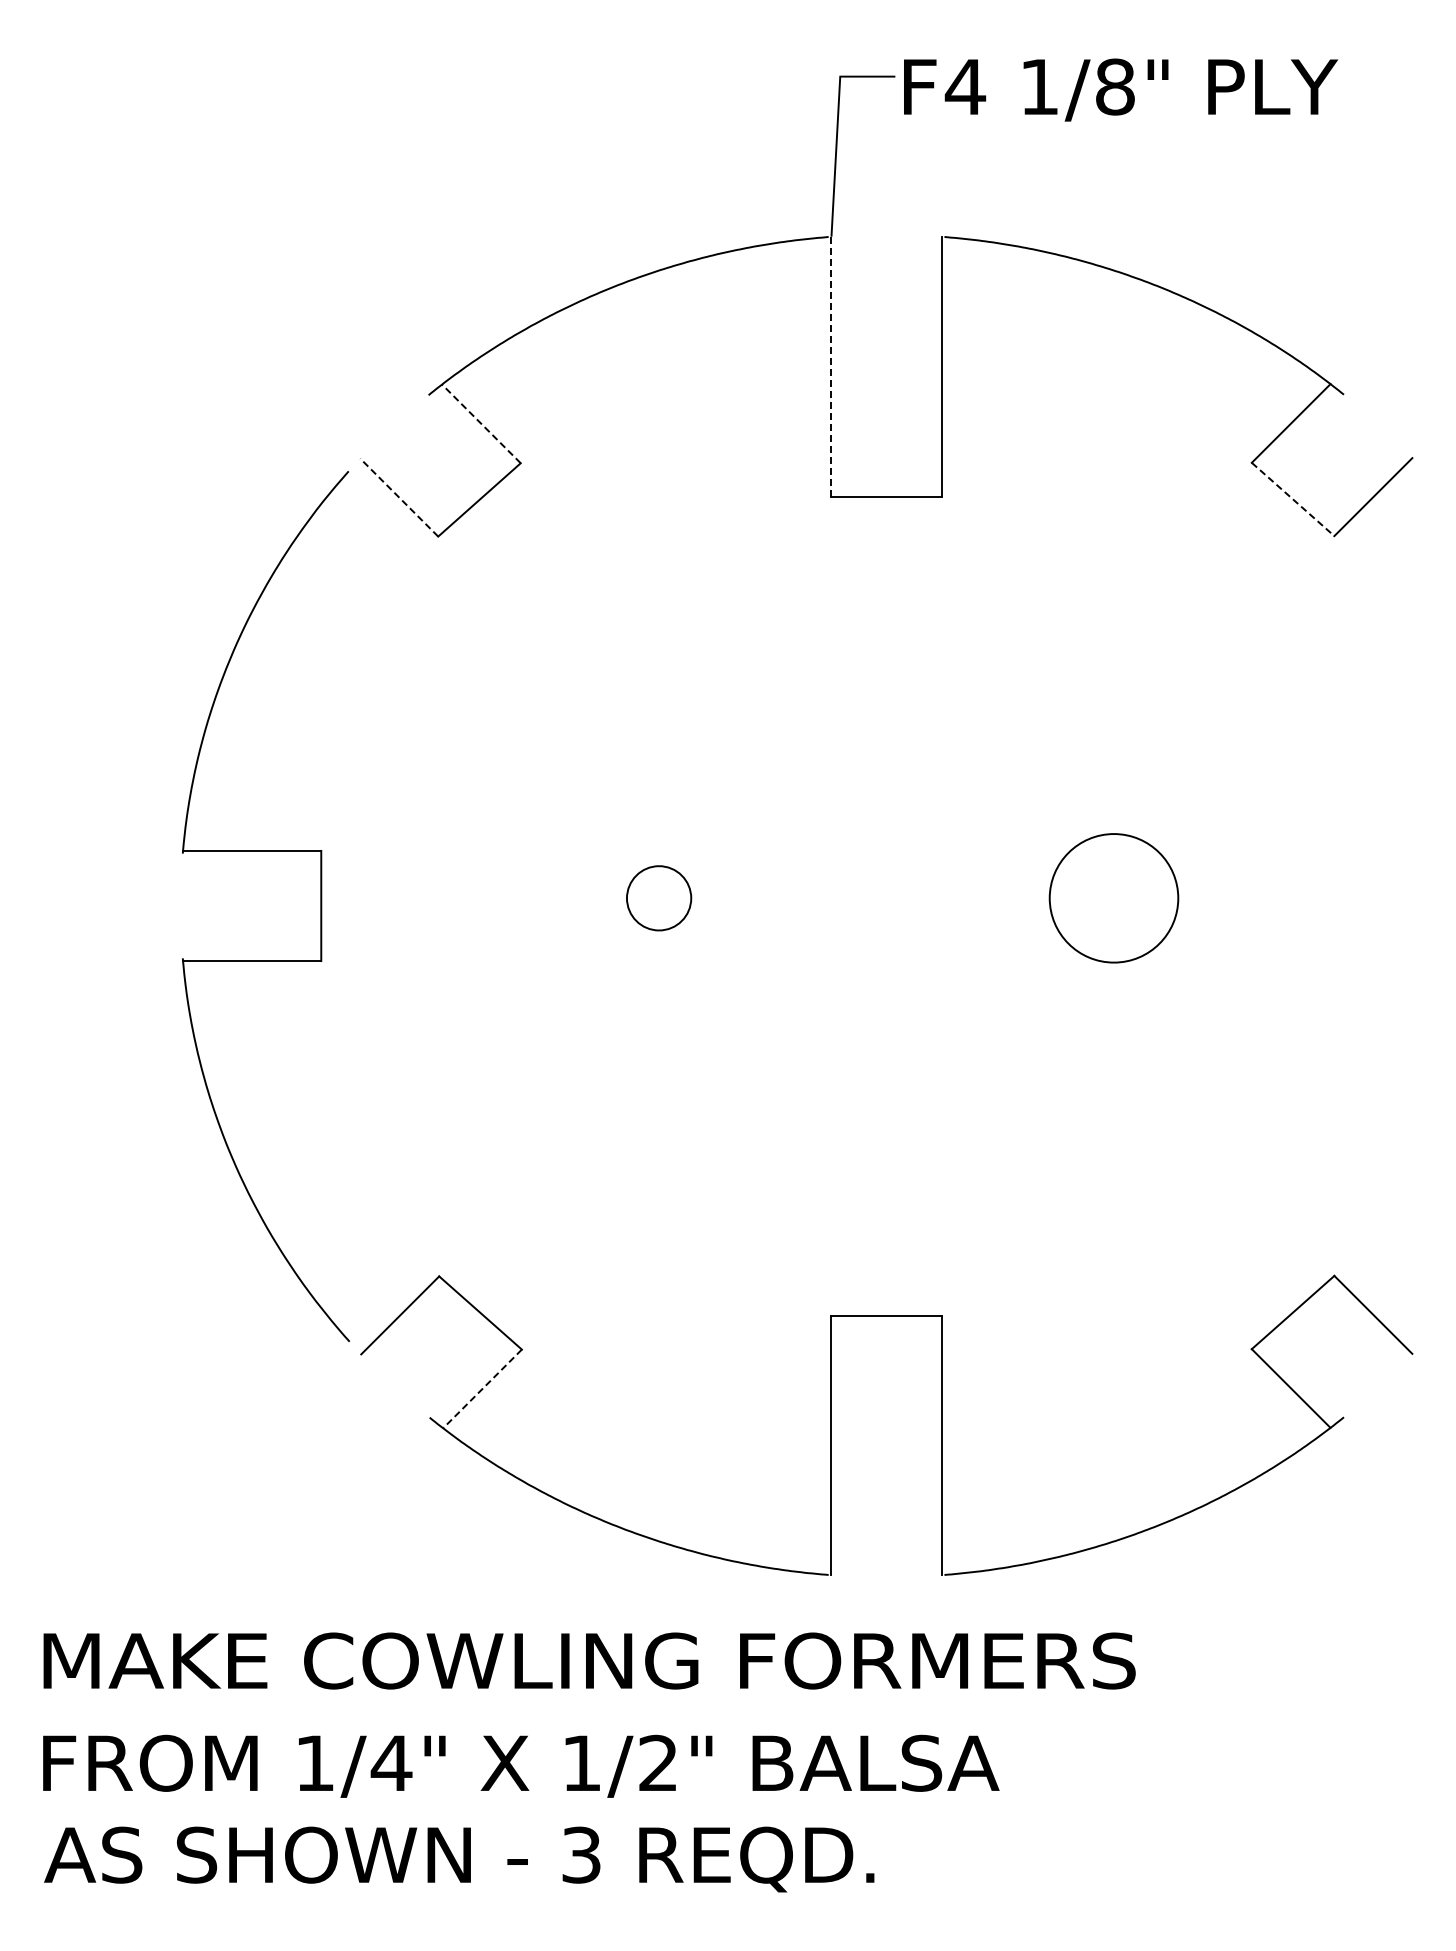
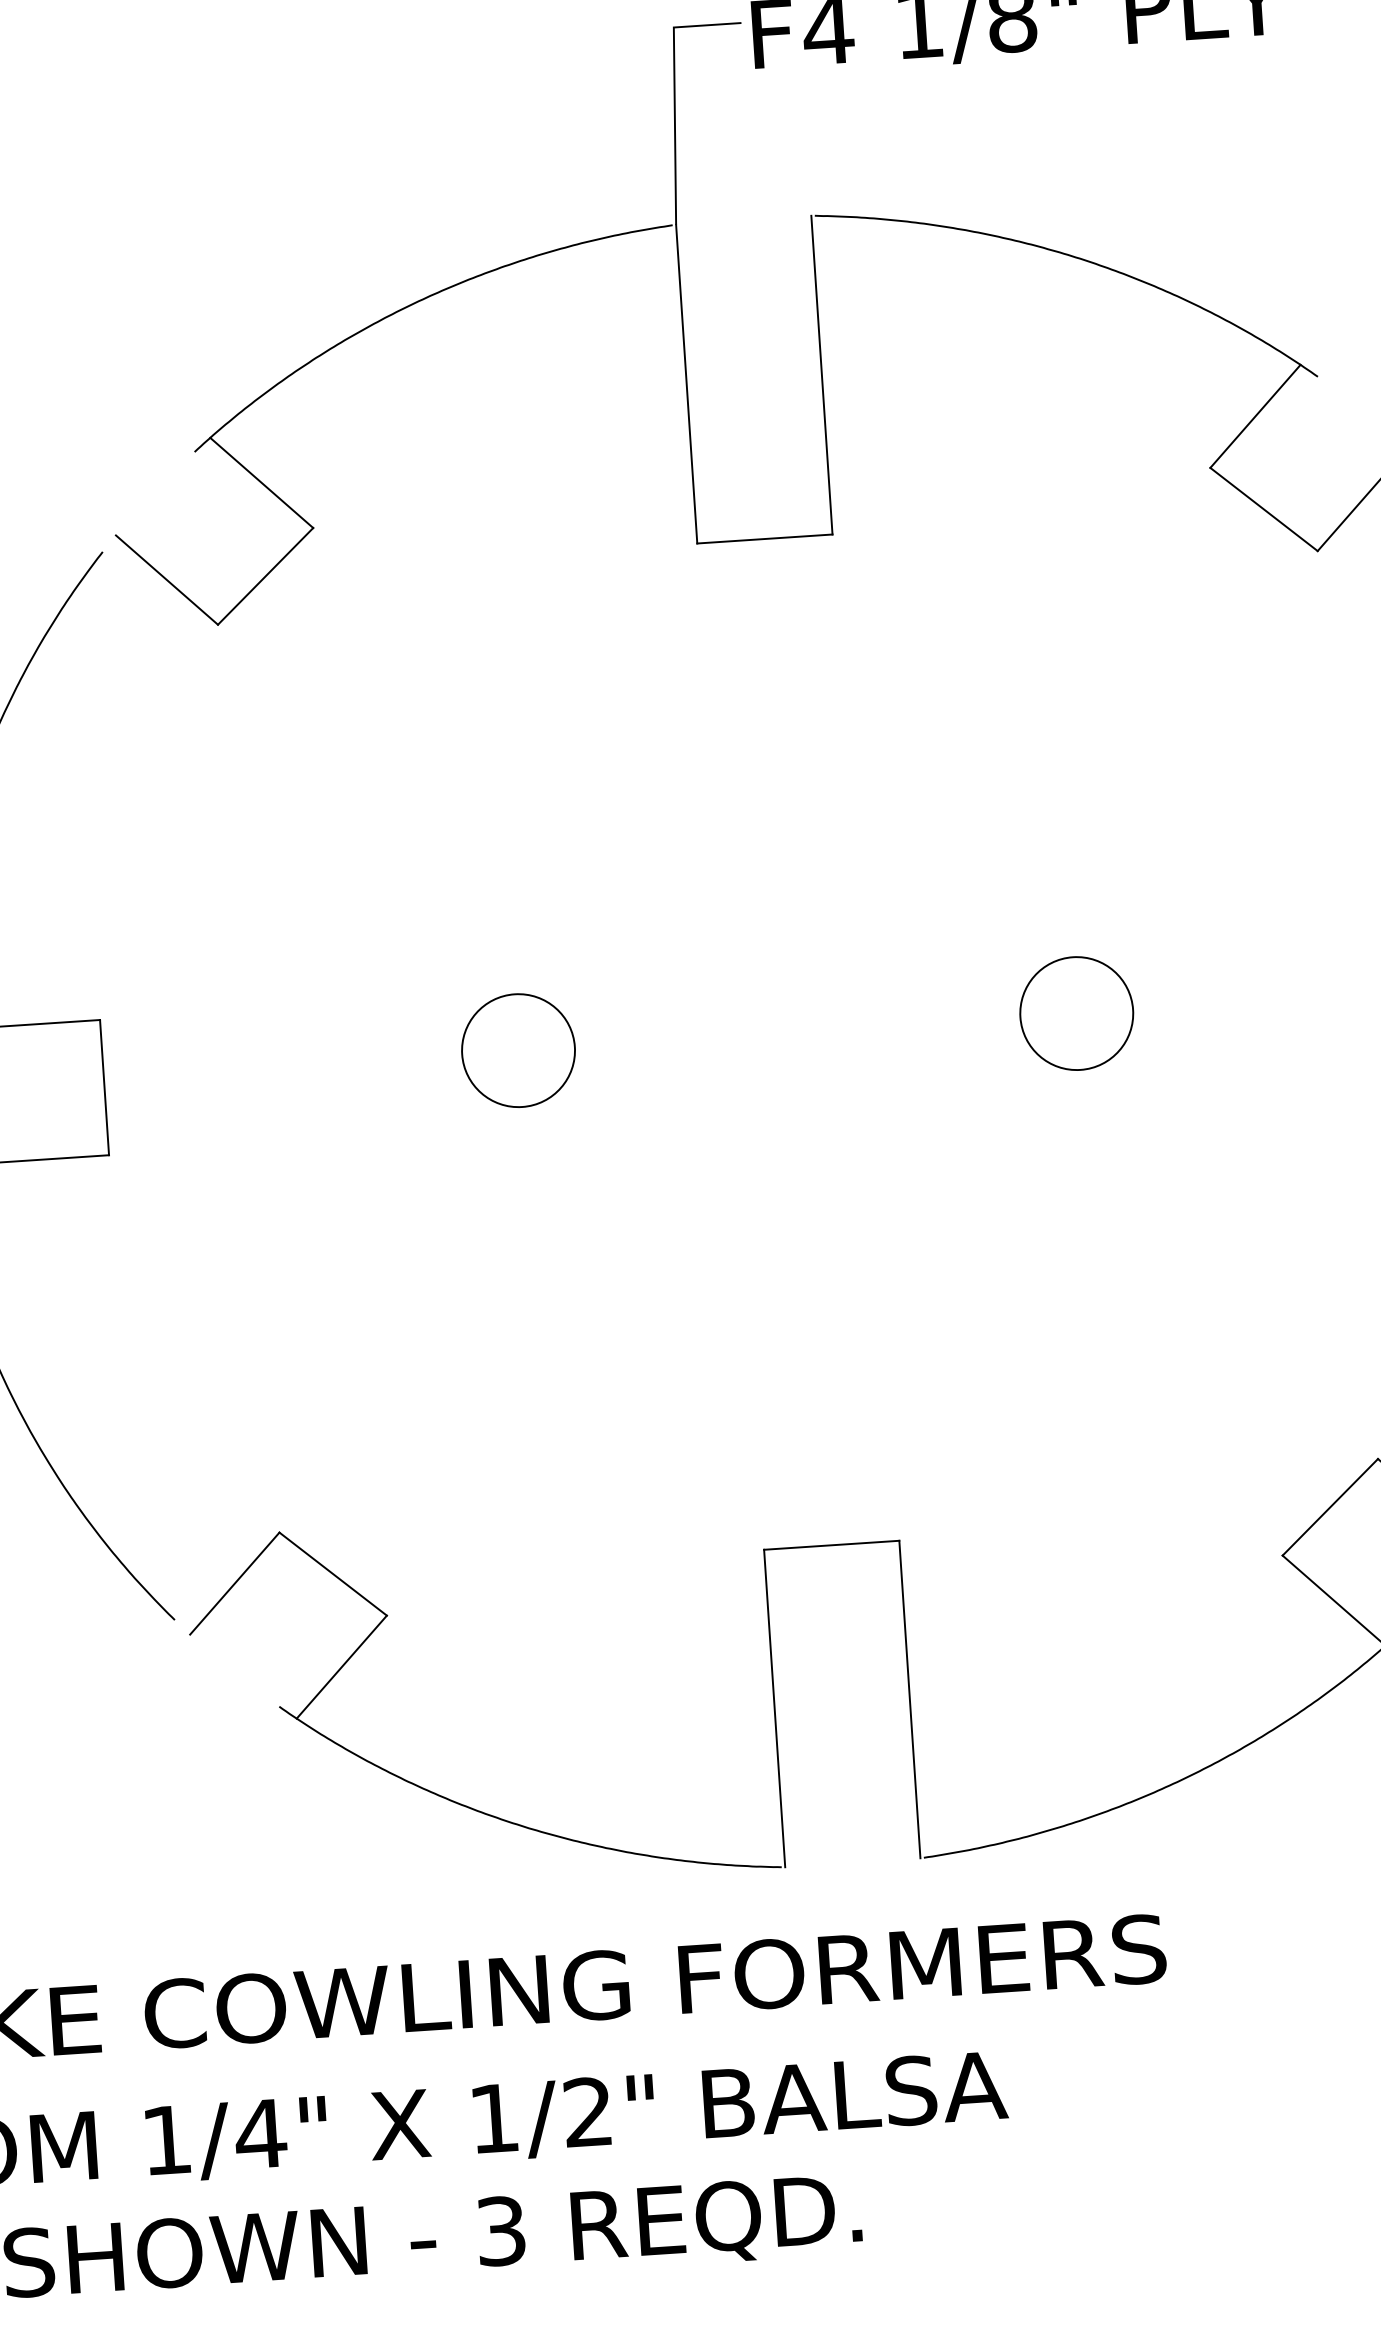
line: (831, 366) -> (686, 383), dashed -> solid
line: (481, 423) -> (261, 482), dashed -> solid
line: (398, 497) -> (166, 580), dashed -> solid
line: (1293, 499) -> (1264, 509), dashed -> solid
circle: (659, 898) -> (519, 1050), size x1.43
circle: (1113, 898) -> (1076, 1013), size x0.71
line: (482, 1388) -> (341, 1666), dashed -> solid

